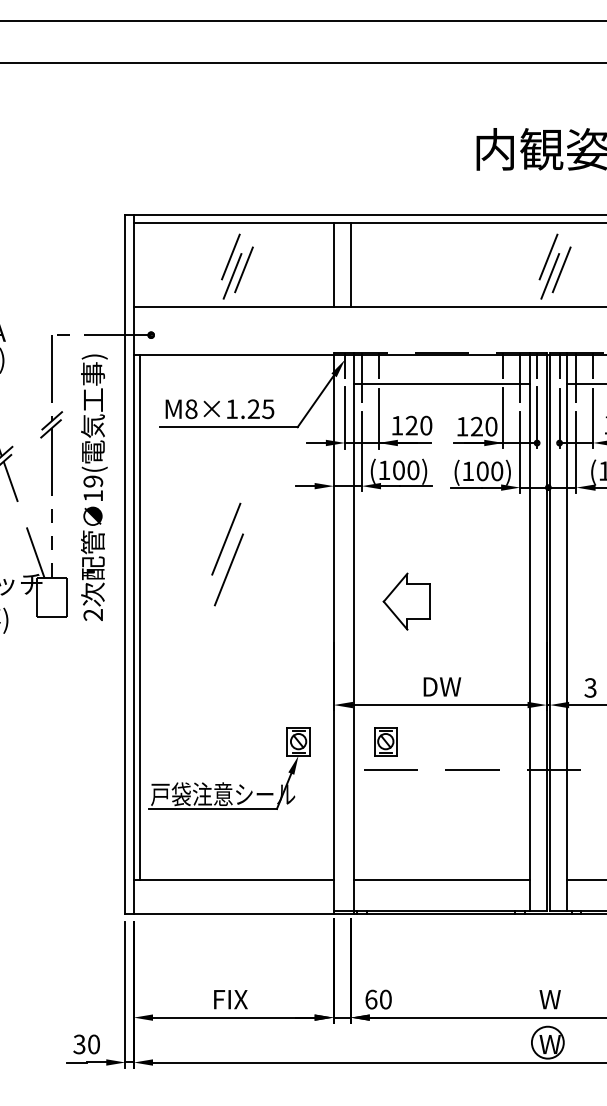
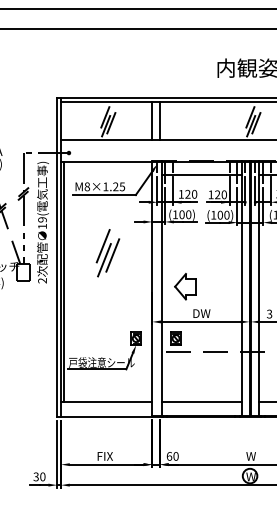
line: (246, 559) -> (112, 255), added
part: (406, 601) -> (185, 286), moved

